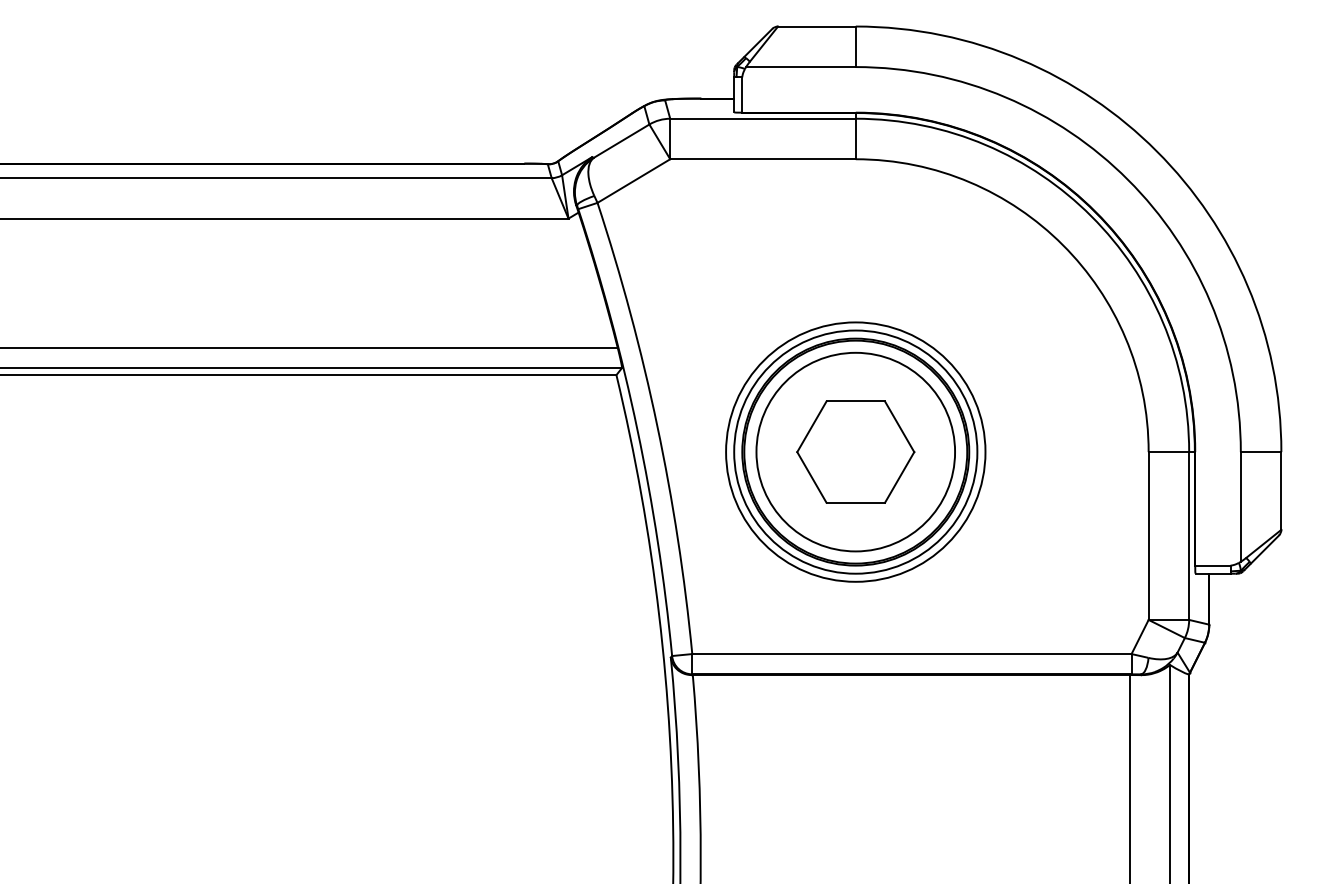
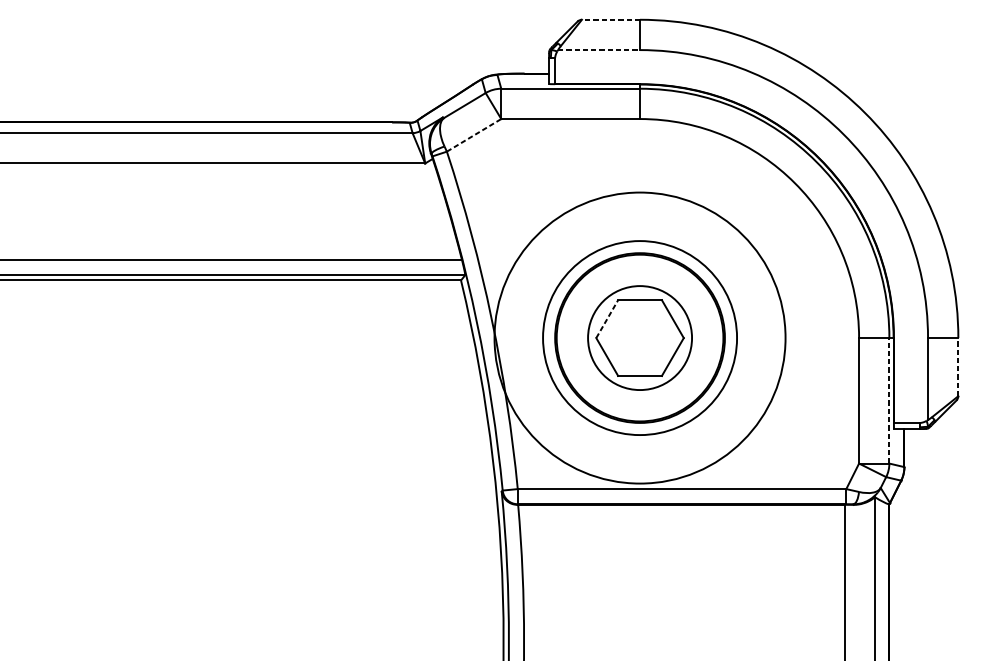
line: (816, 26) -> (610, 19), solid -> dashed
line: (800, 67) -> (598, 50), solid -> dashed
line: (634, 180) -> (474, 134), solid -> dashed
line: (812, 426) -> (607, 318), solid -> dashed
circle: (855, 451) -> (639, 337), size x0.7
circle: (855, 451) -> (639, 337), size x1.6
line: (1281, 490) -> (958, 366), solid -> dashed
line: (1189, 536) -> (889, 401), solid -> dashed

